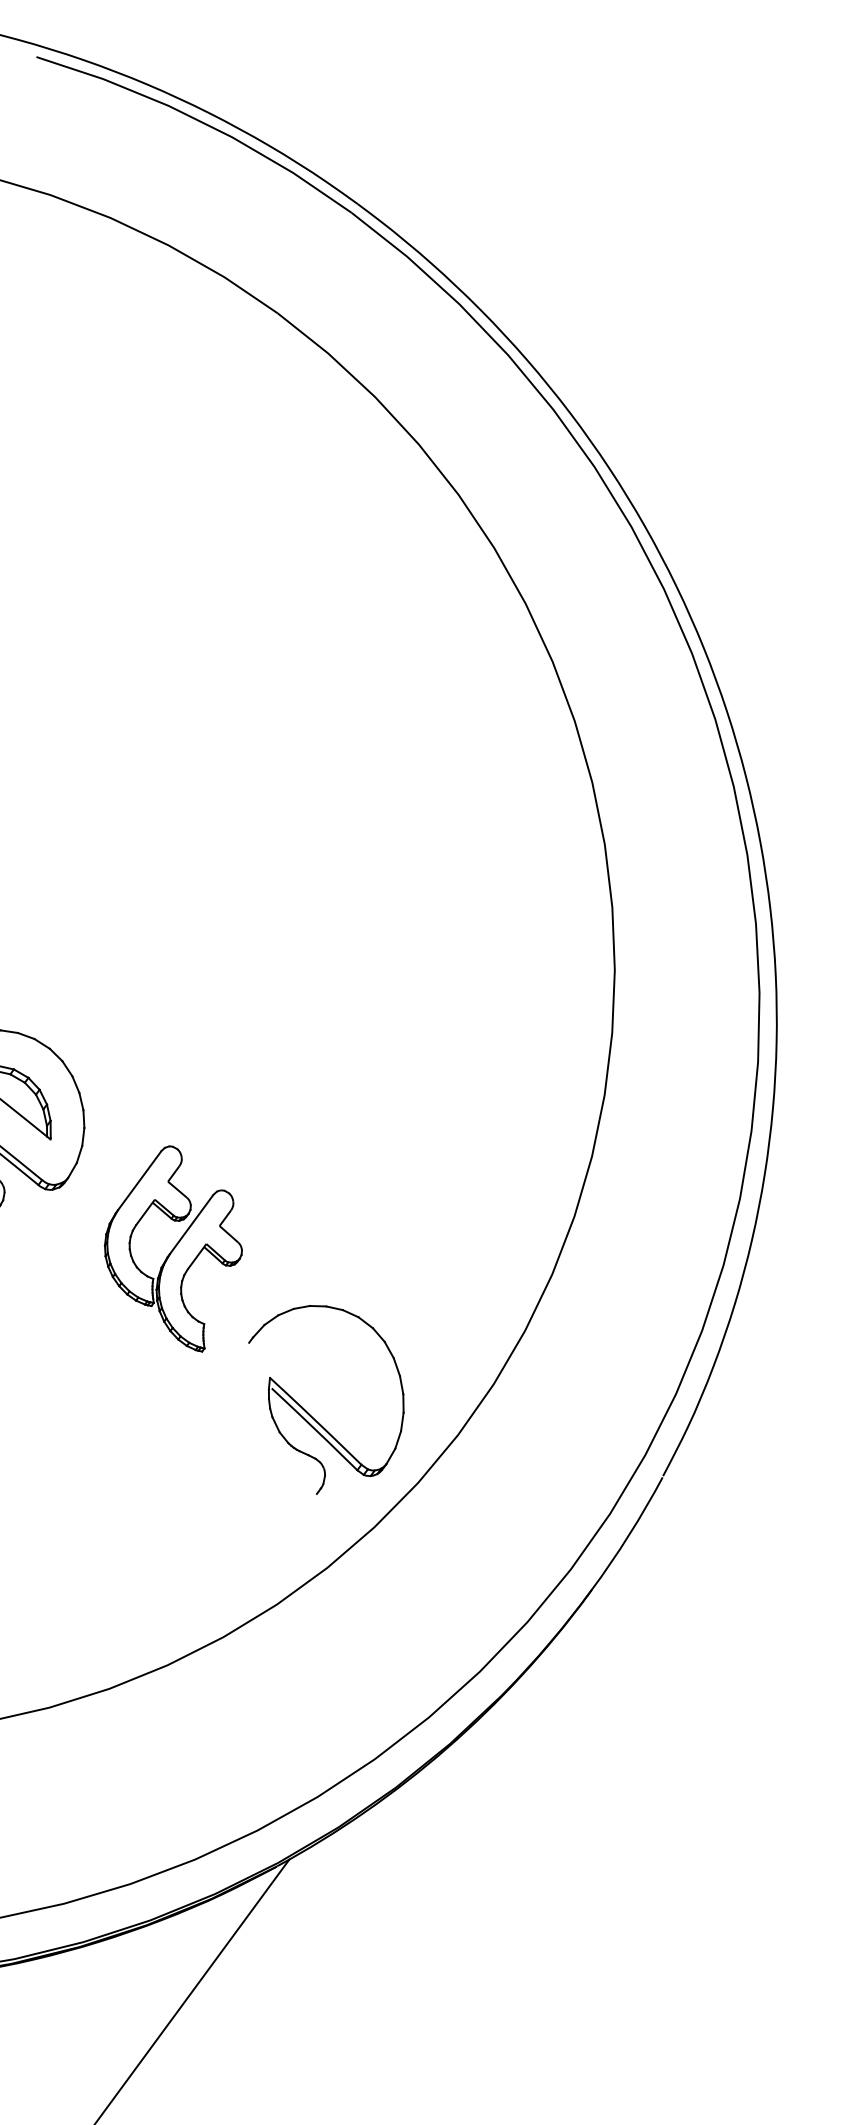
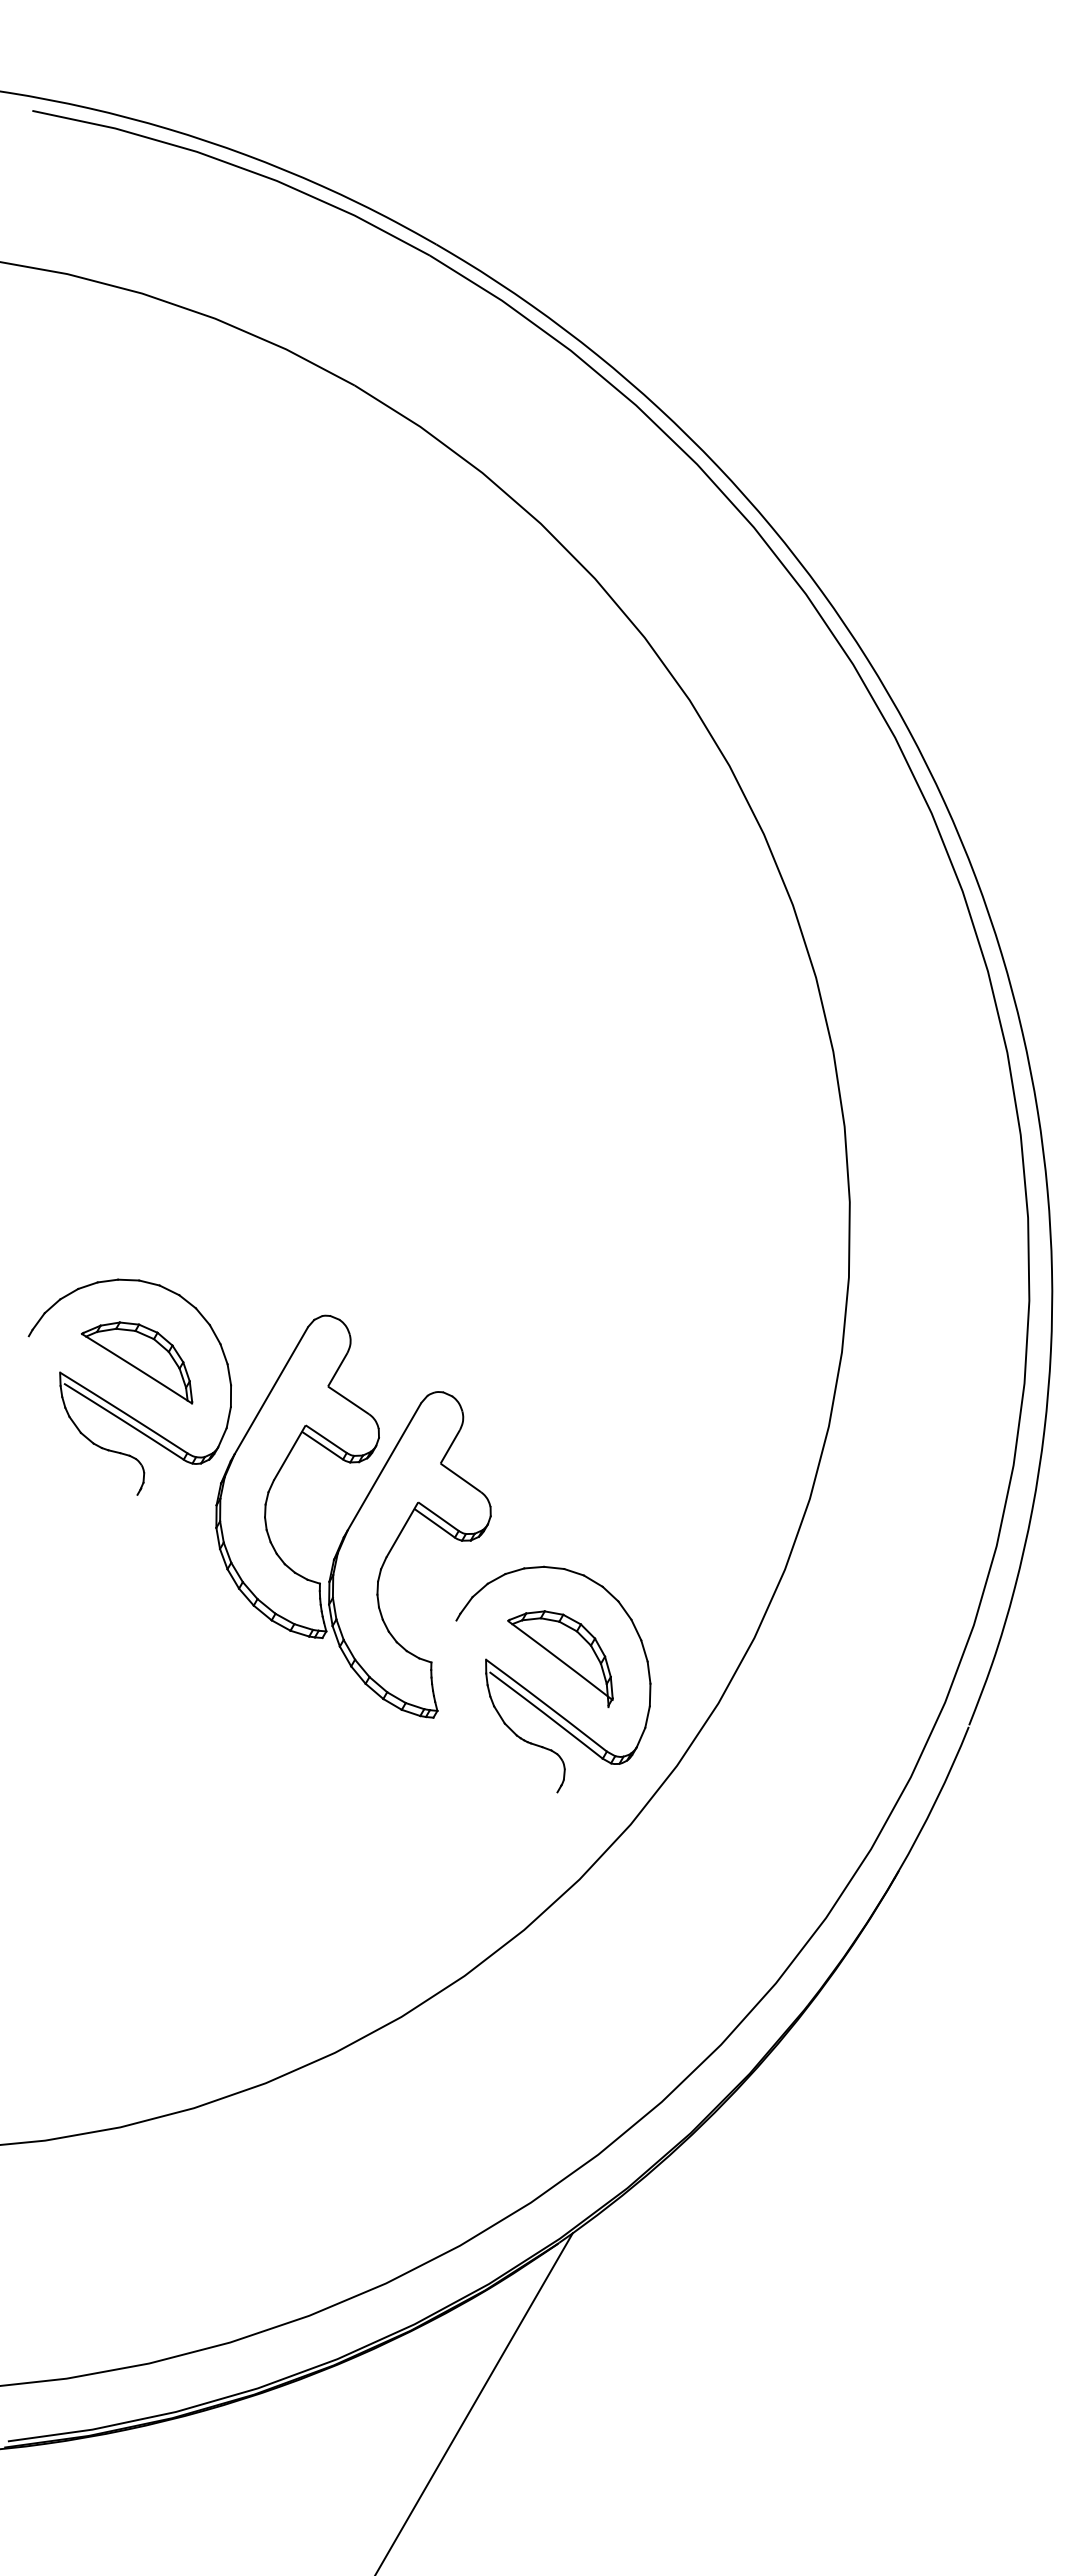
part: (173, 1247) -> (353, 1516), size x1.67
part: (331, 1384) -> (560, 1659), added

